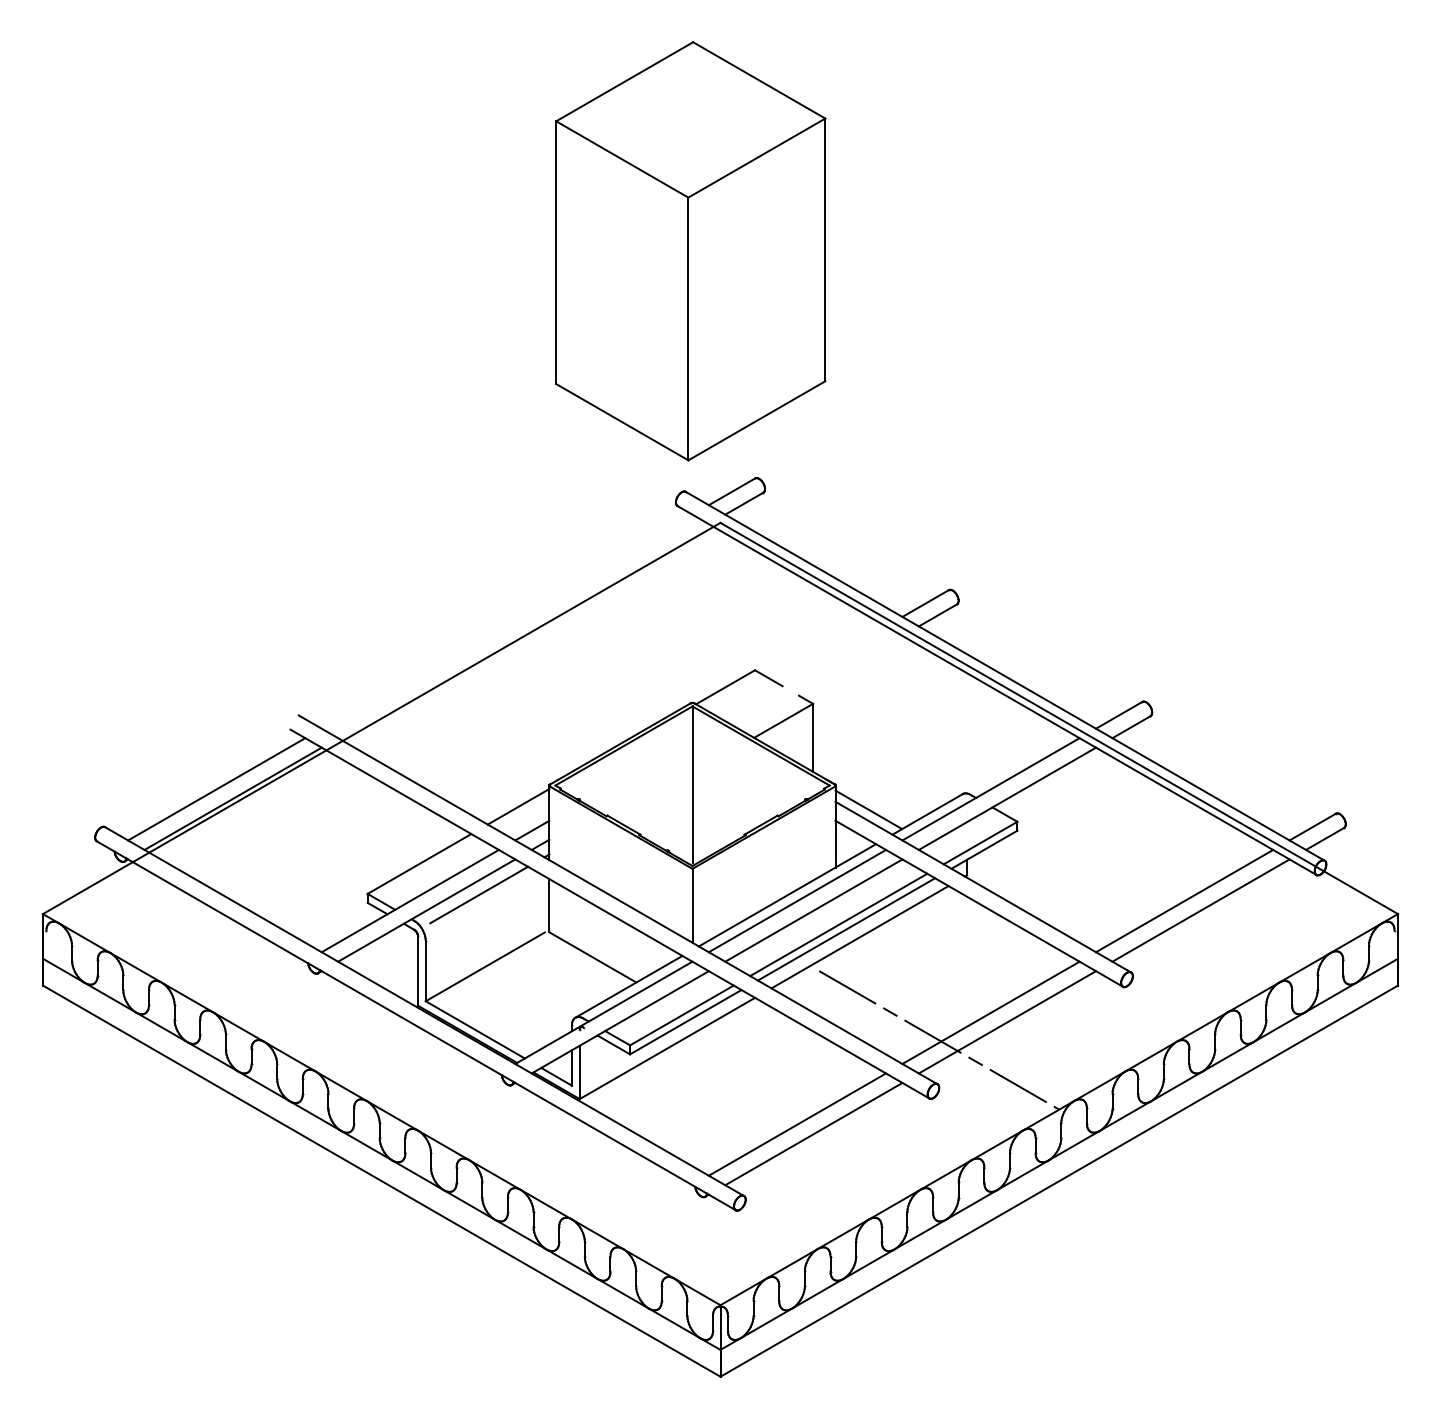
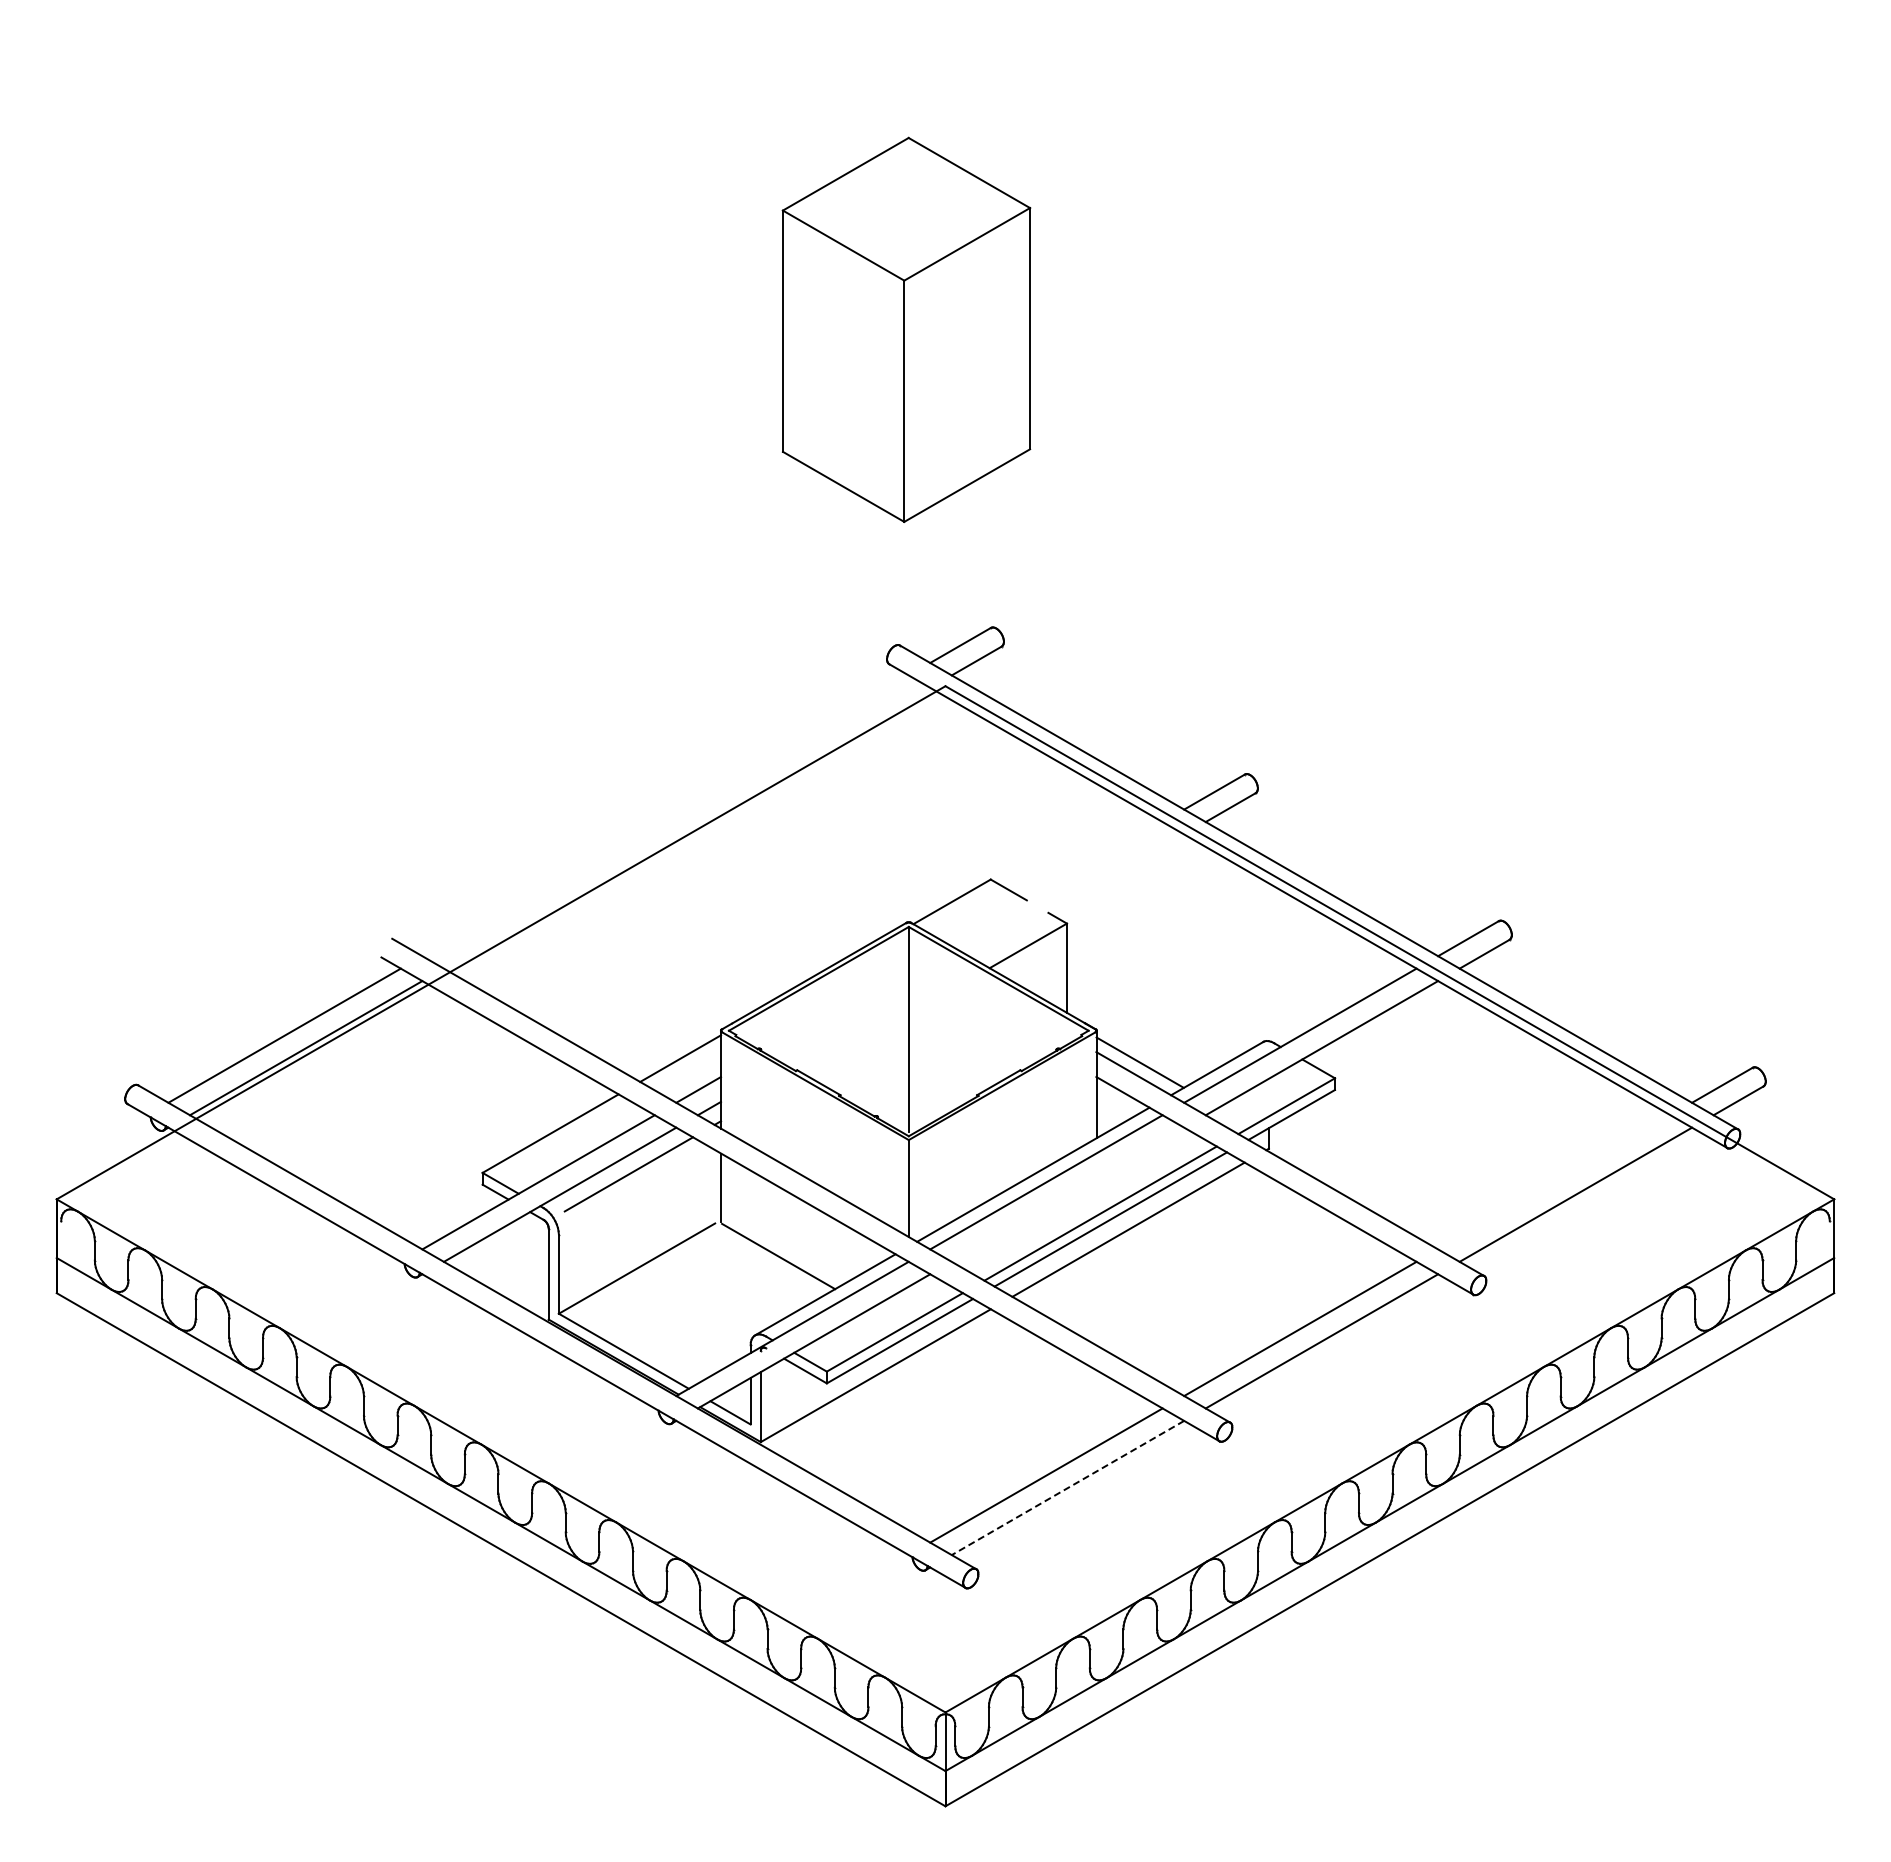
part: (690, 250) -> (906, 329), size x0.7
line: (1184, 901) -> (1554, 1182), removed
line: (813, 910) -> (1067, 1194), removed
line: (938, 1039) -> (1231, 1364), removed
line: (813, 1134) -> (1067, 1488), solid -> dashed

